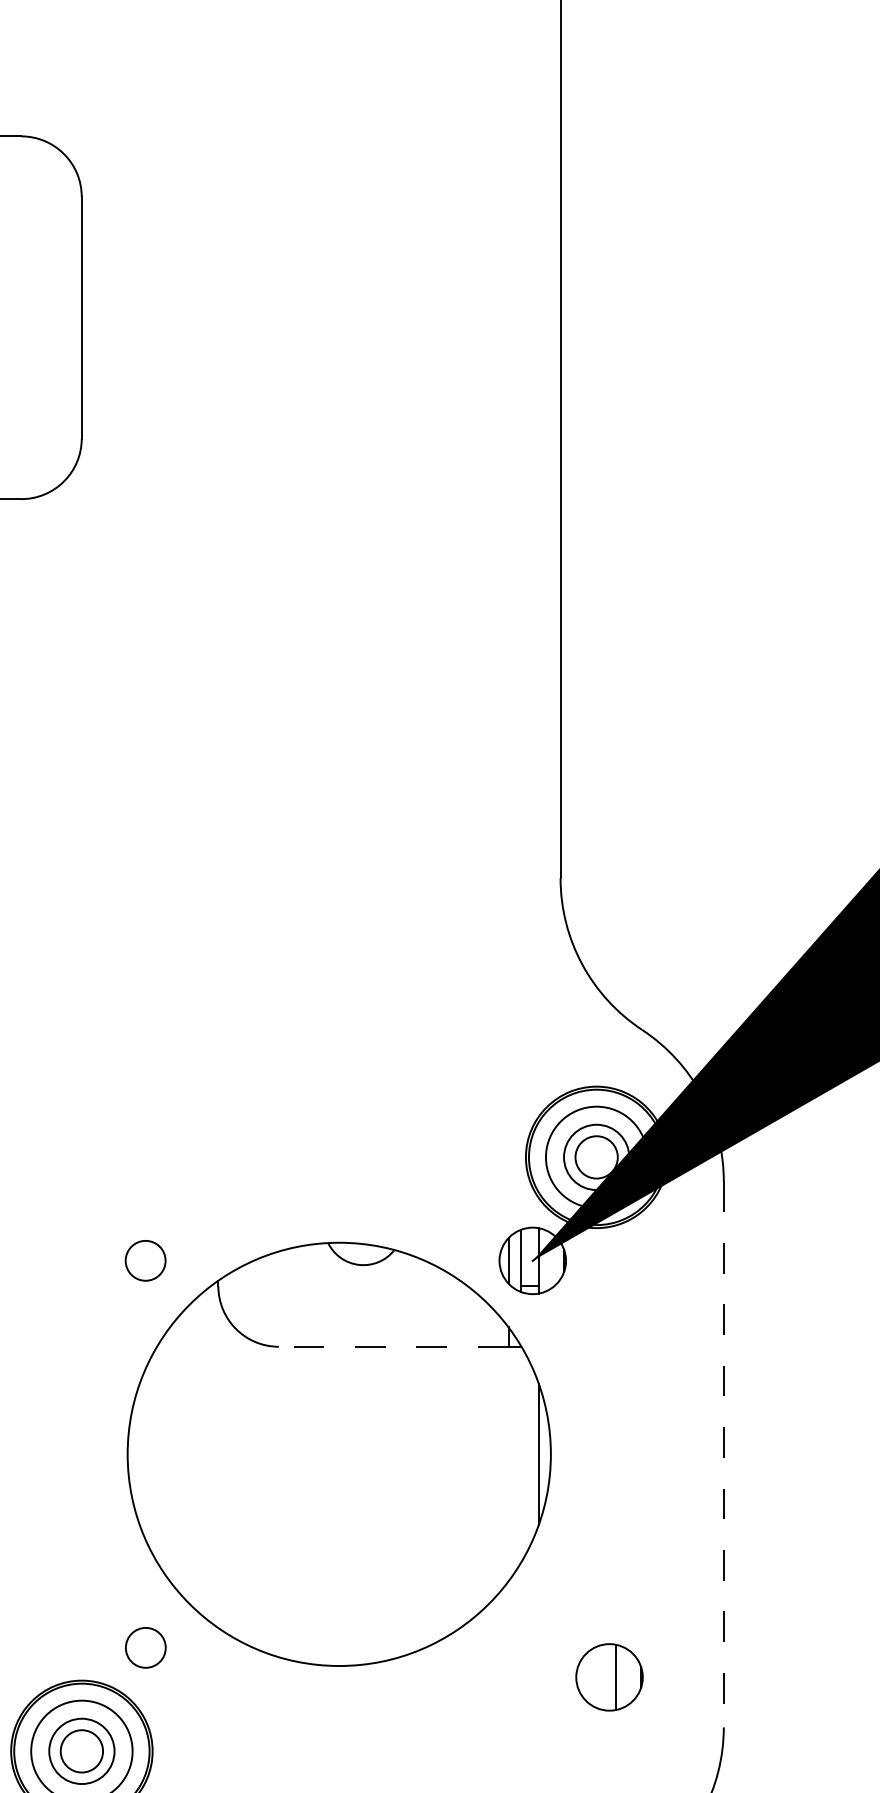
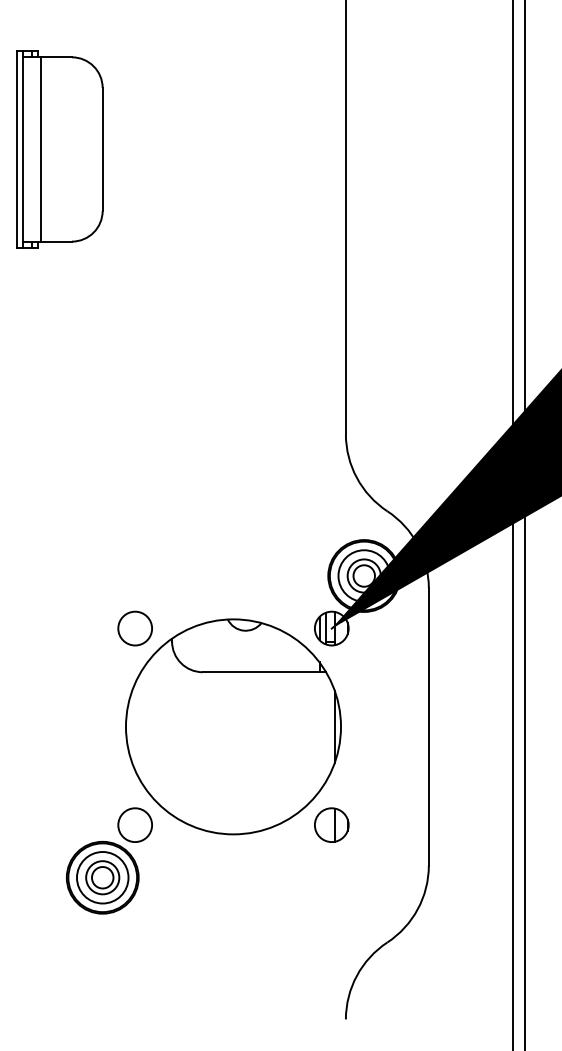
circle: (144, 1260) -> (134, 628), size x1.67
line: (392, 1347) -> (260, 672), dashed -> solid
line: (723, 1453) -> (428, 726), dashed -> solid
circle: (146, 1648) -> (135, 825), size x1.67
part: (608, 1676) -> (331, 824), moved

